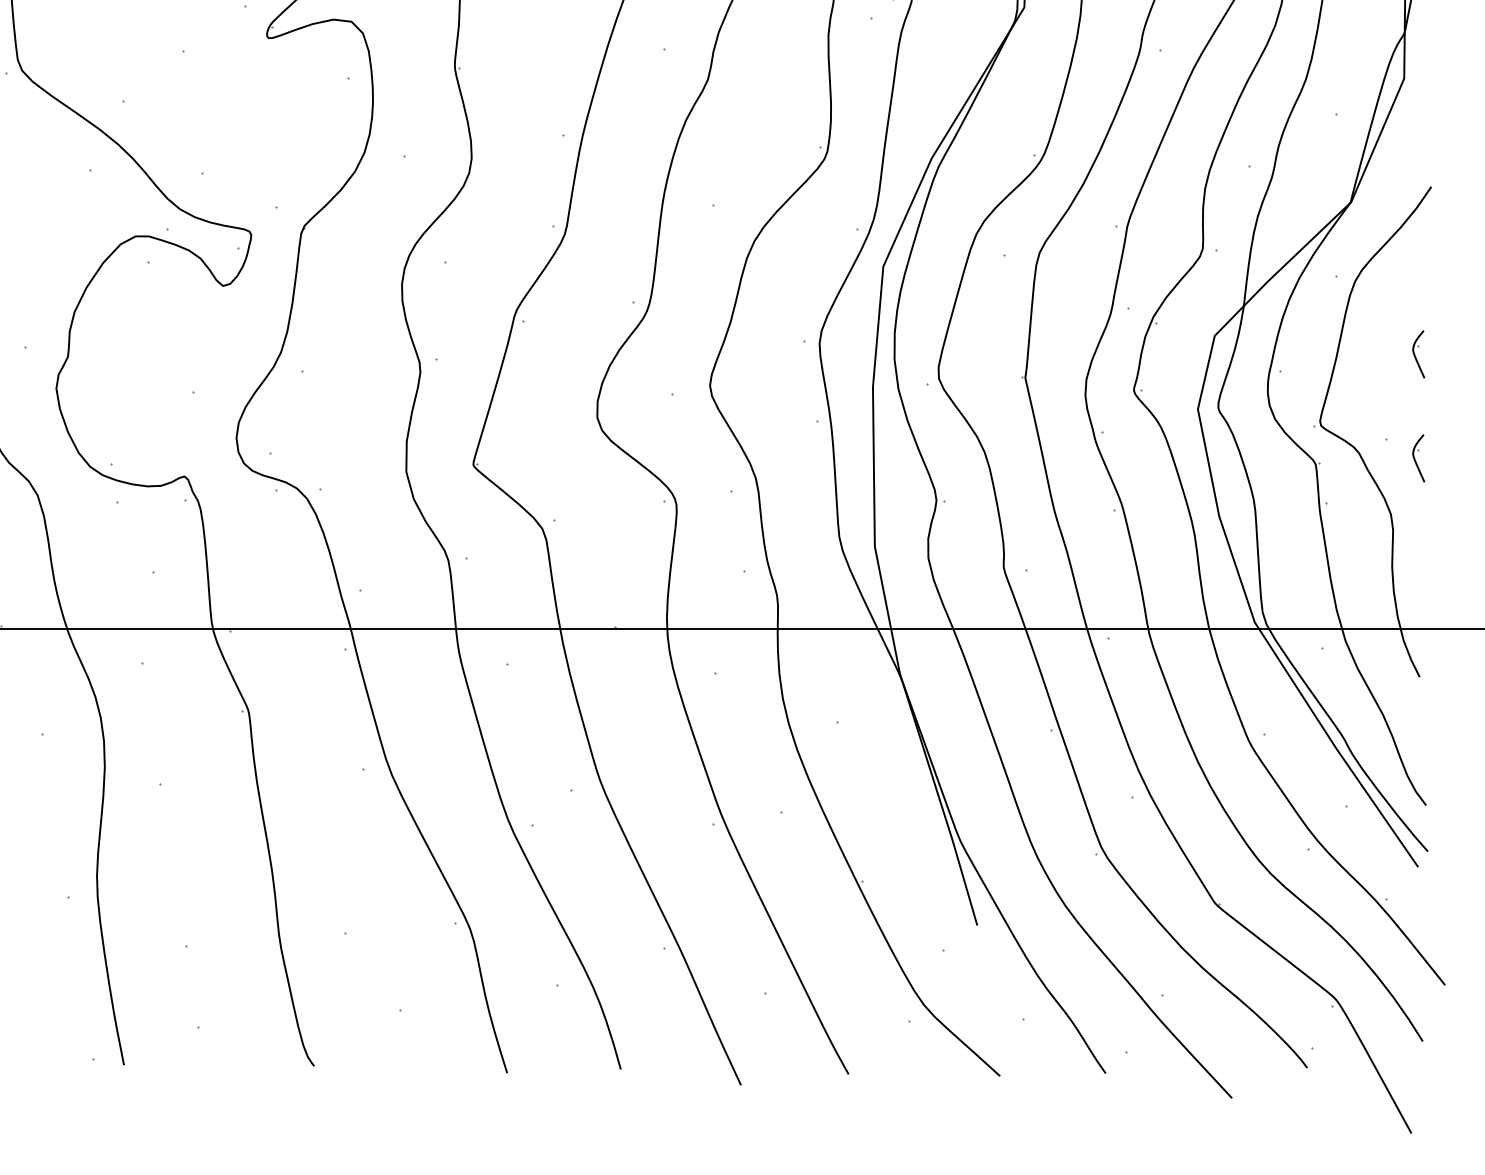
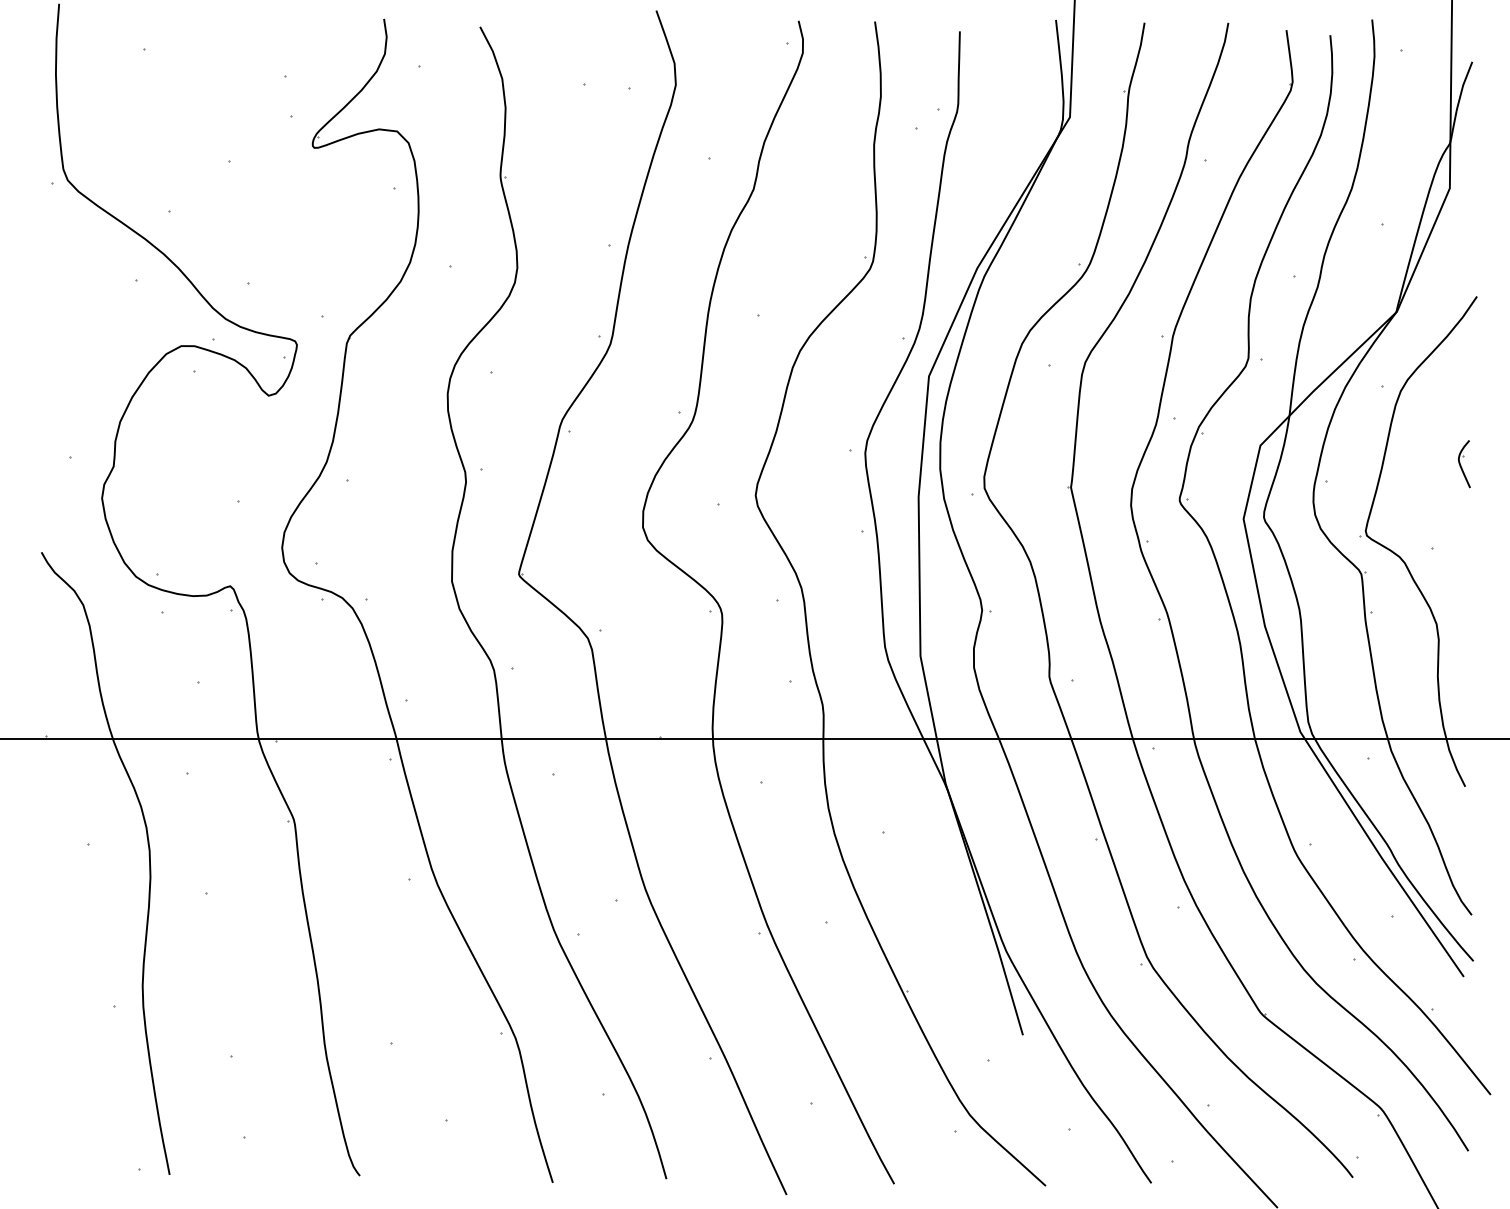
part: (1418, 458) -> (1464, 568), removed

